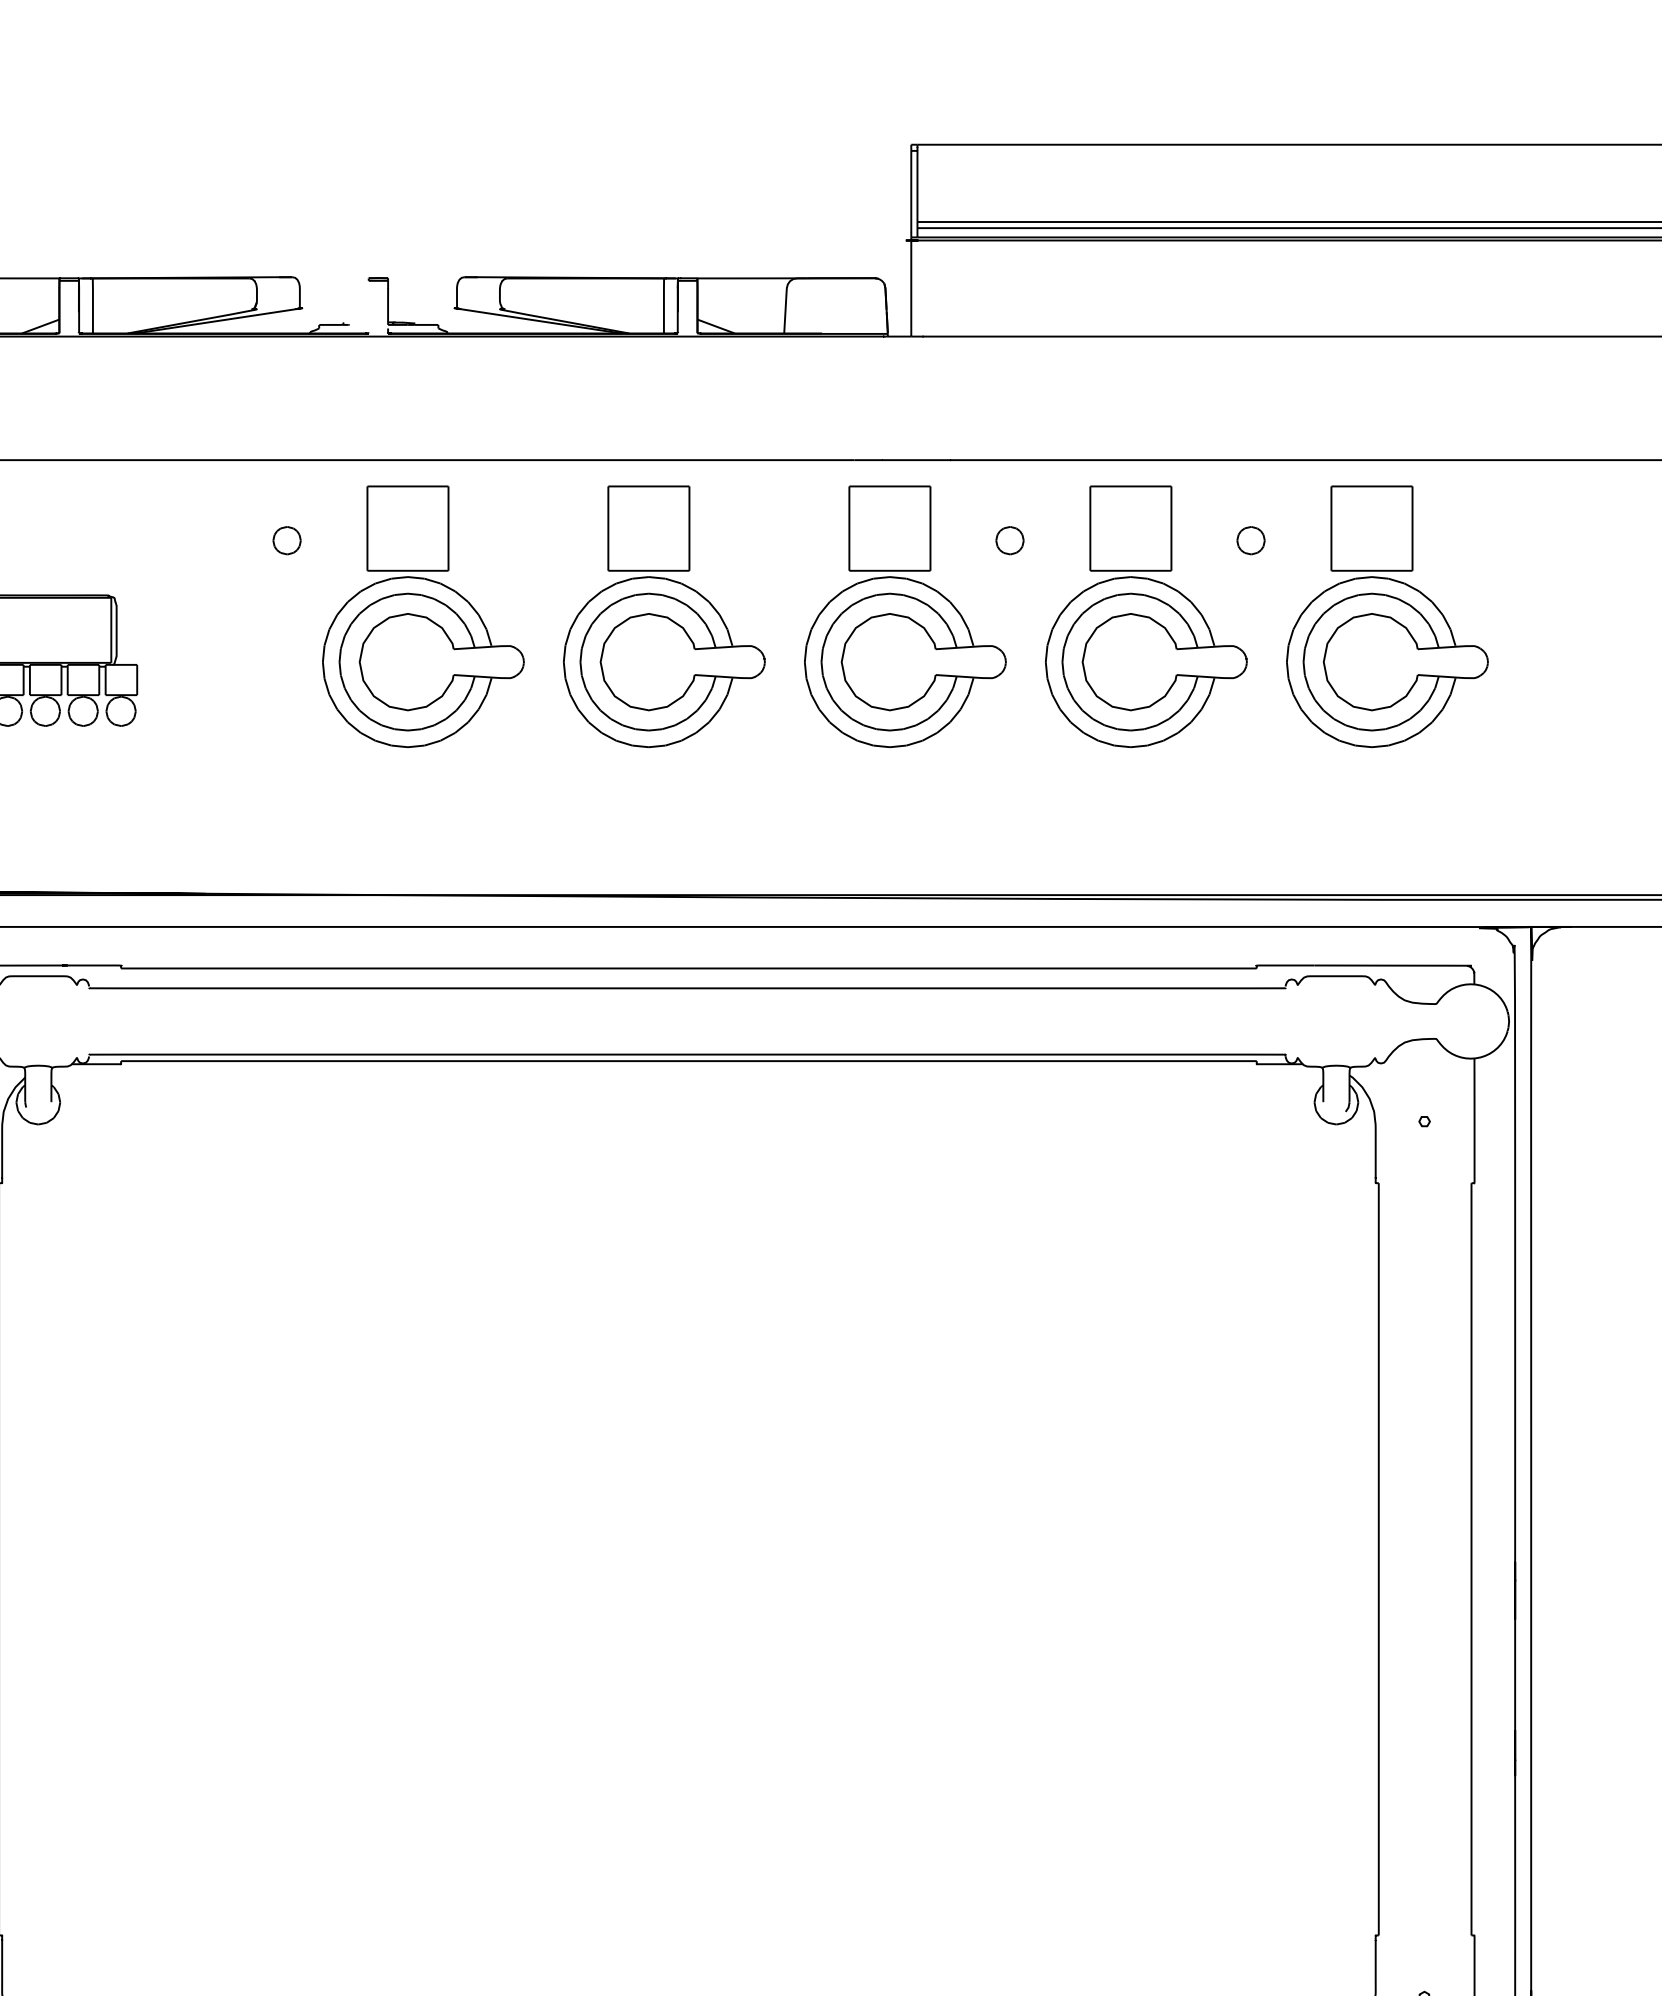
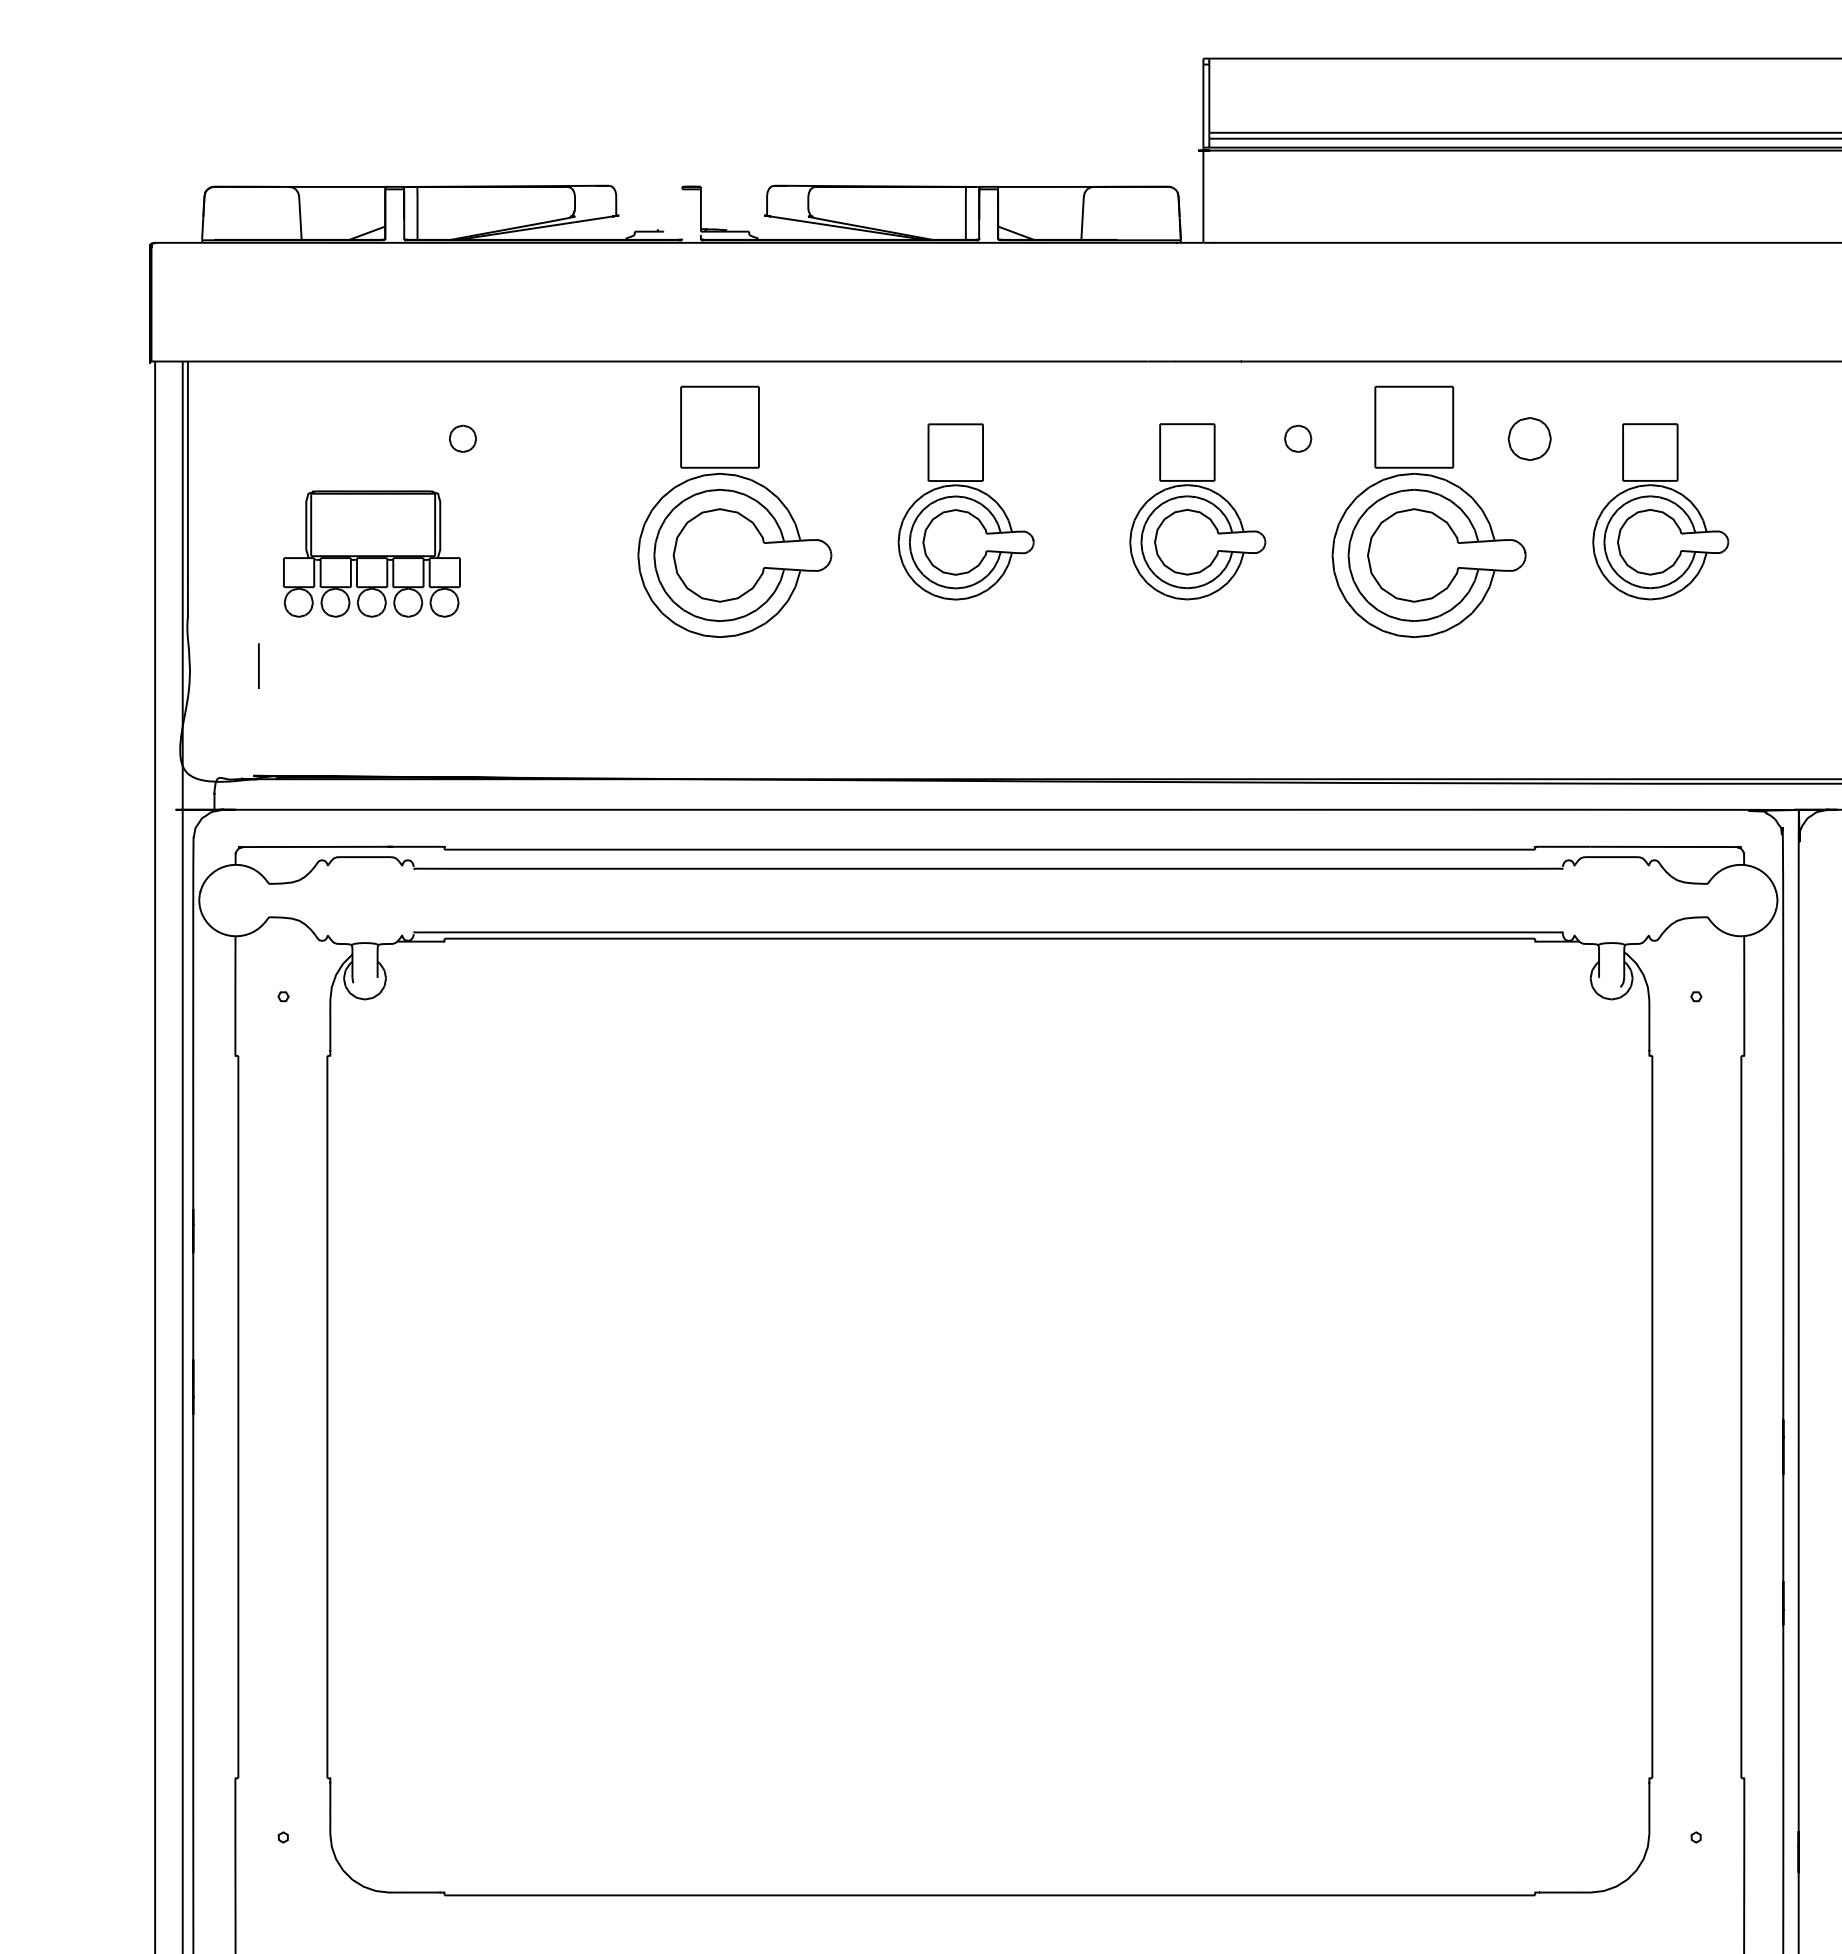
part: (286, 540) -> (462, 438), moved
part: (1250, 540) -> (1529, 438), size x1.6
part: (663, 616) -> (965, 511), size x0.7
part: (905, 616) -> (1197, 511), size x0.7
part: (1387, 616) -> (1660, 511), size x0.7

